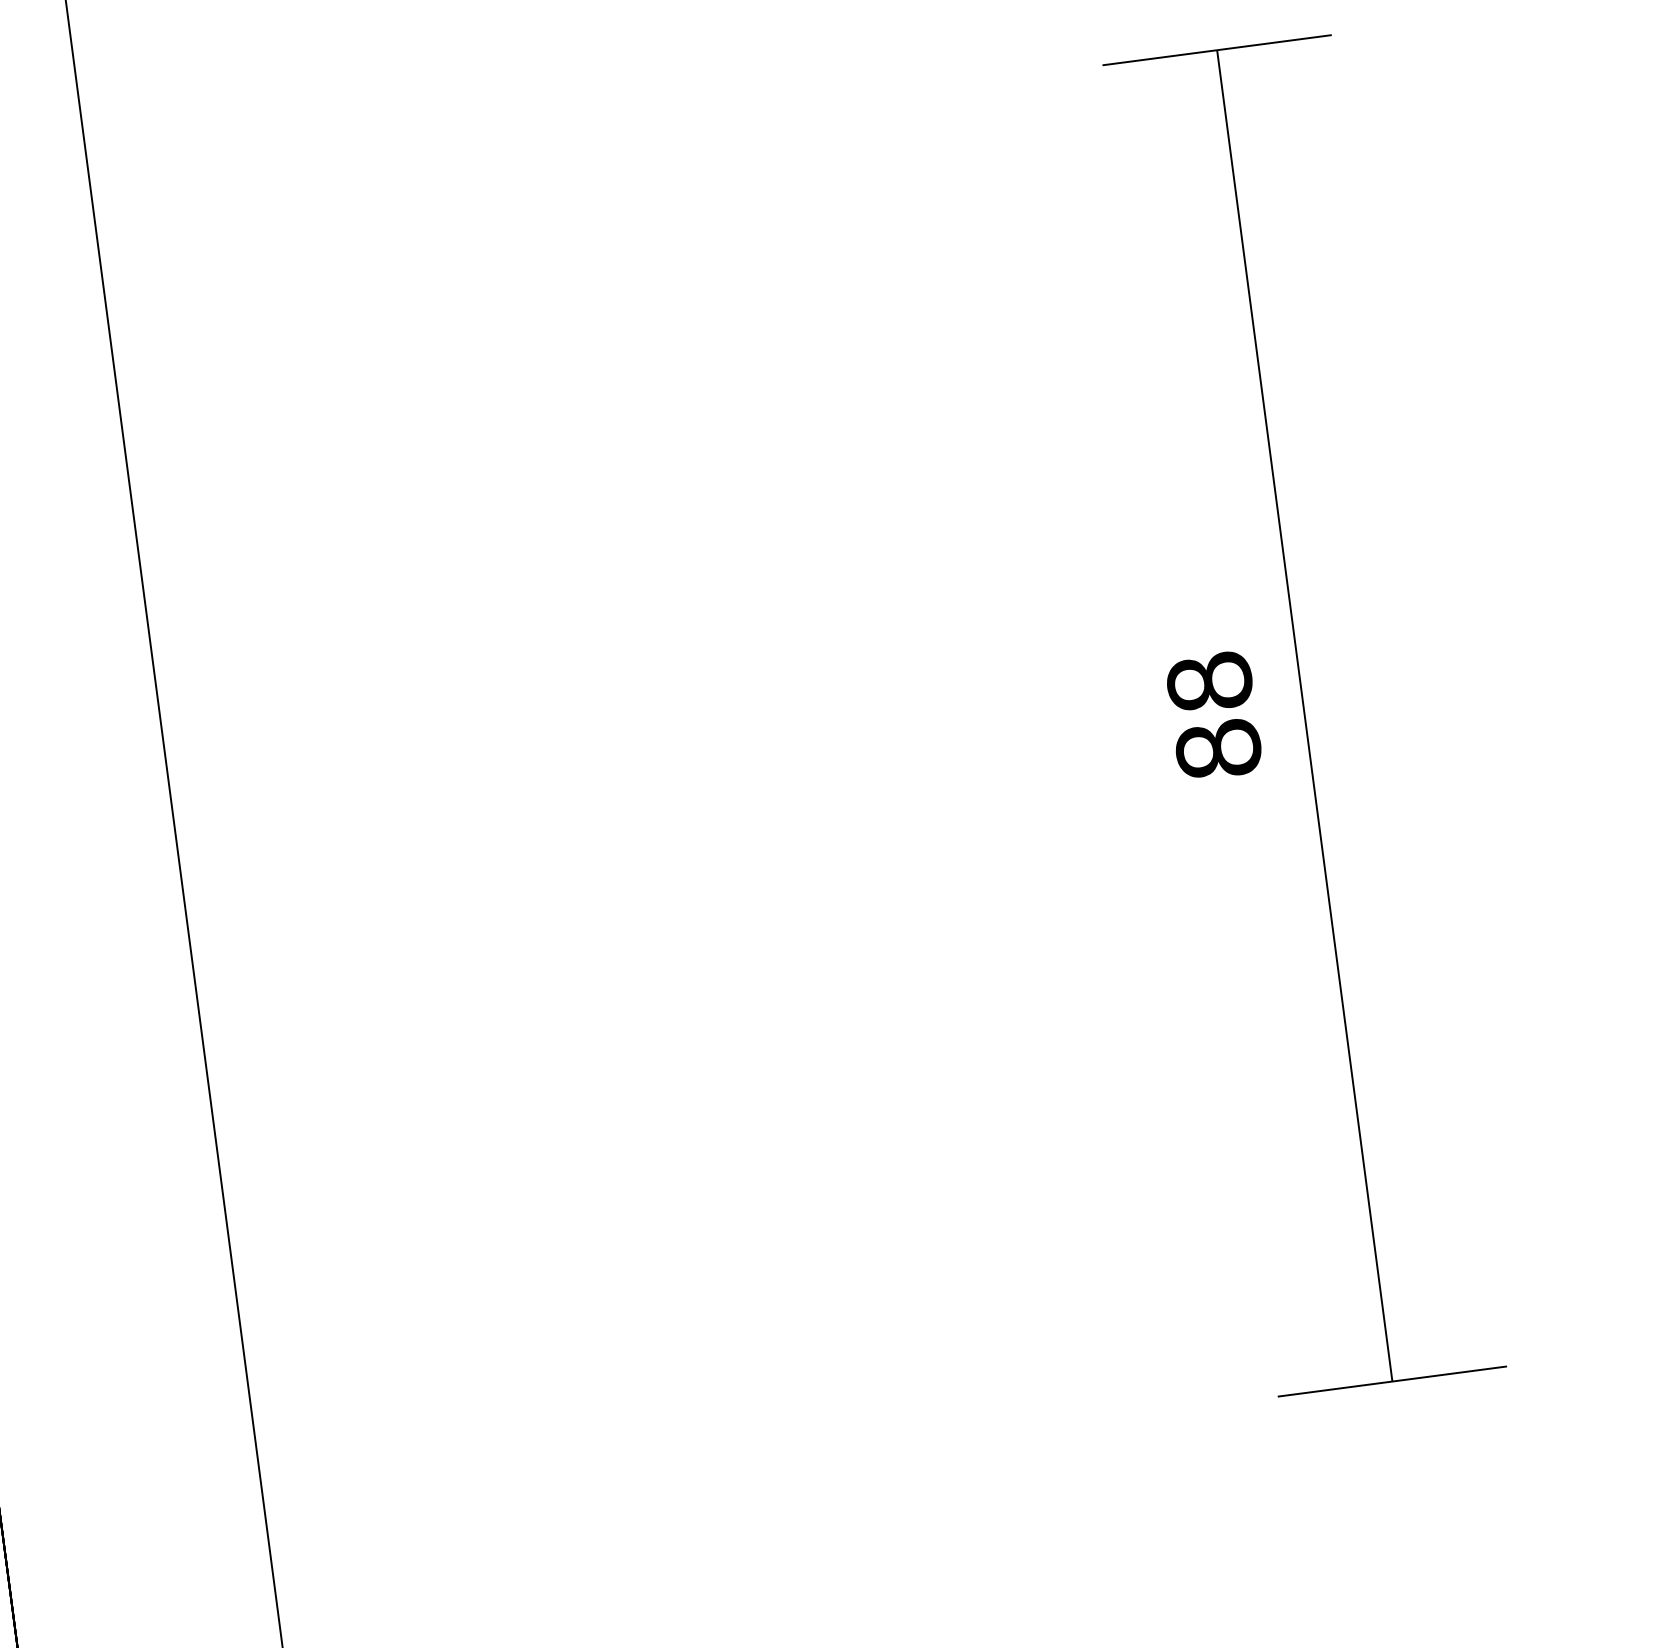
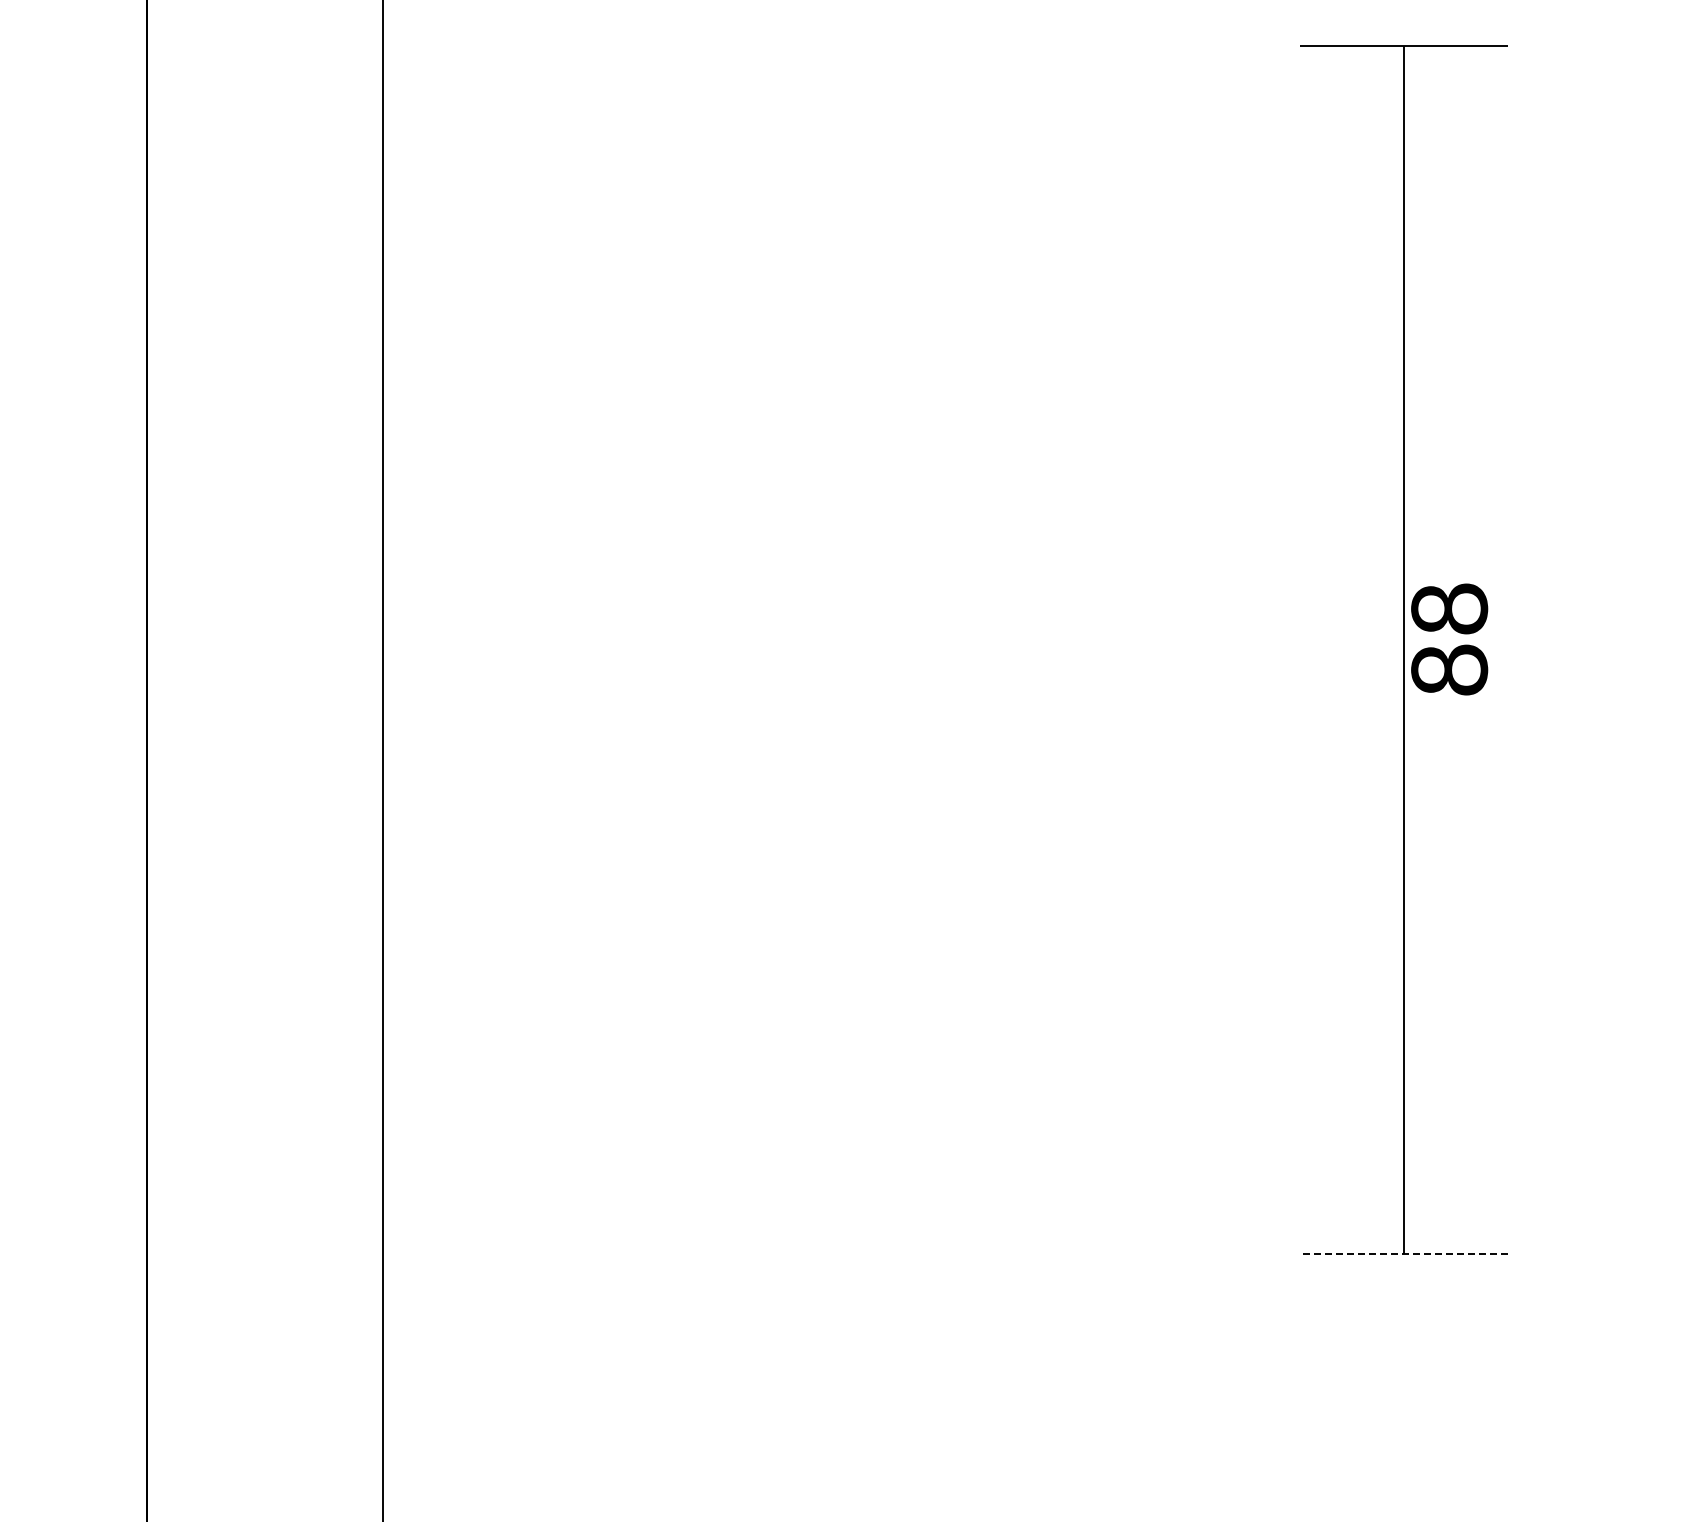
text: (1214, 715) -> (1449, 639), moved
line: (1391, 1382) -> (1403, 1254), solid -> dashed

